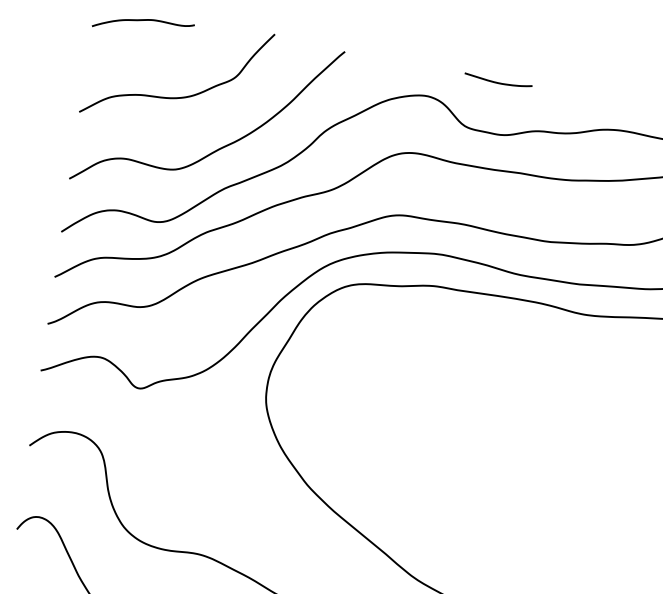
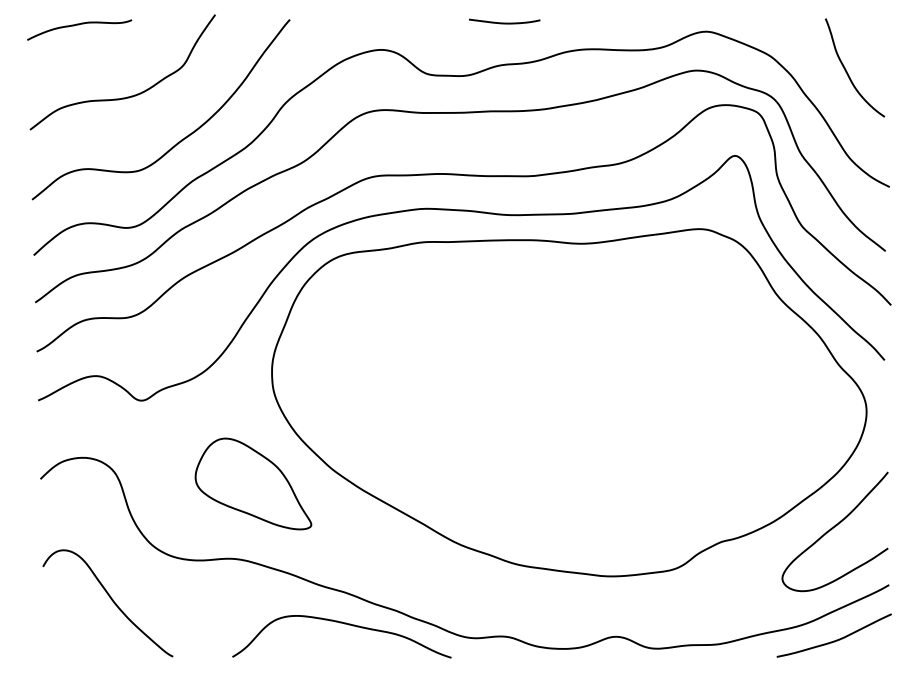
curve: (498, 82) -> (504, 22), moved
part: (231, 486) -> (253, 483), added

